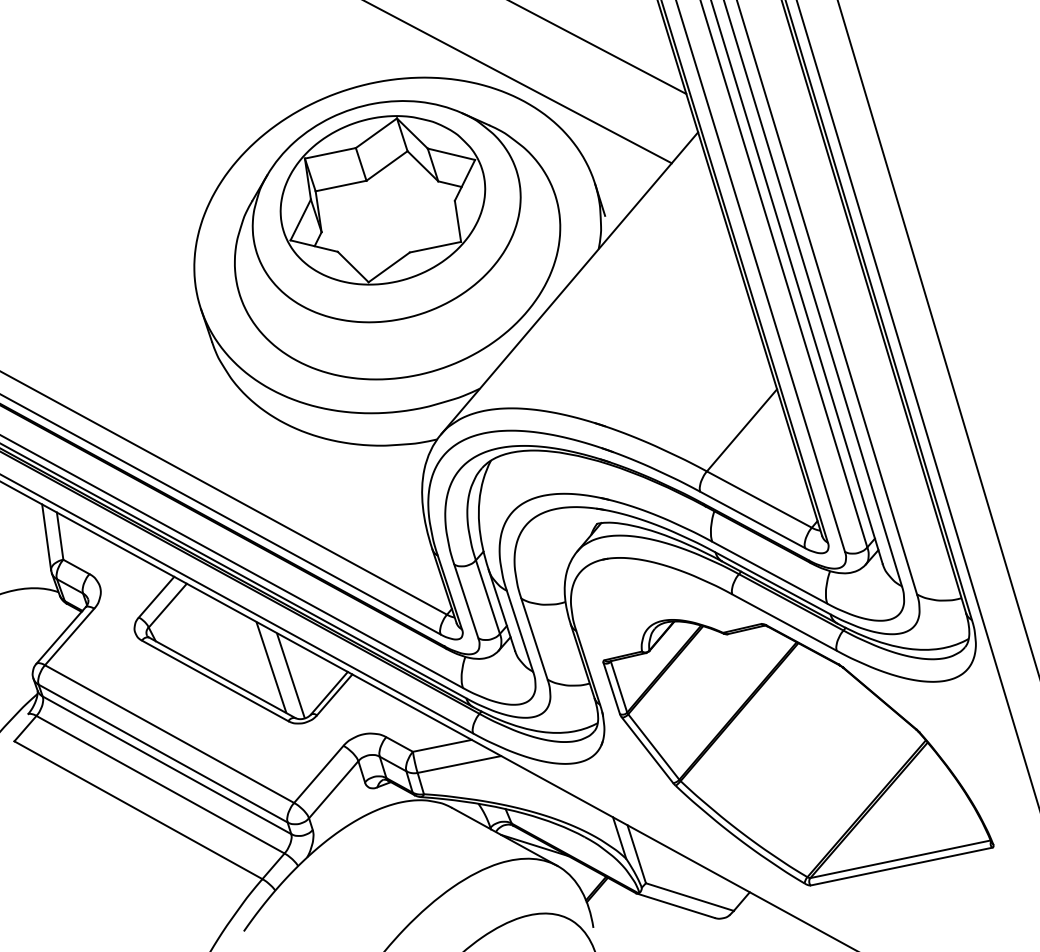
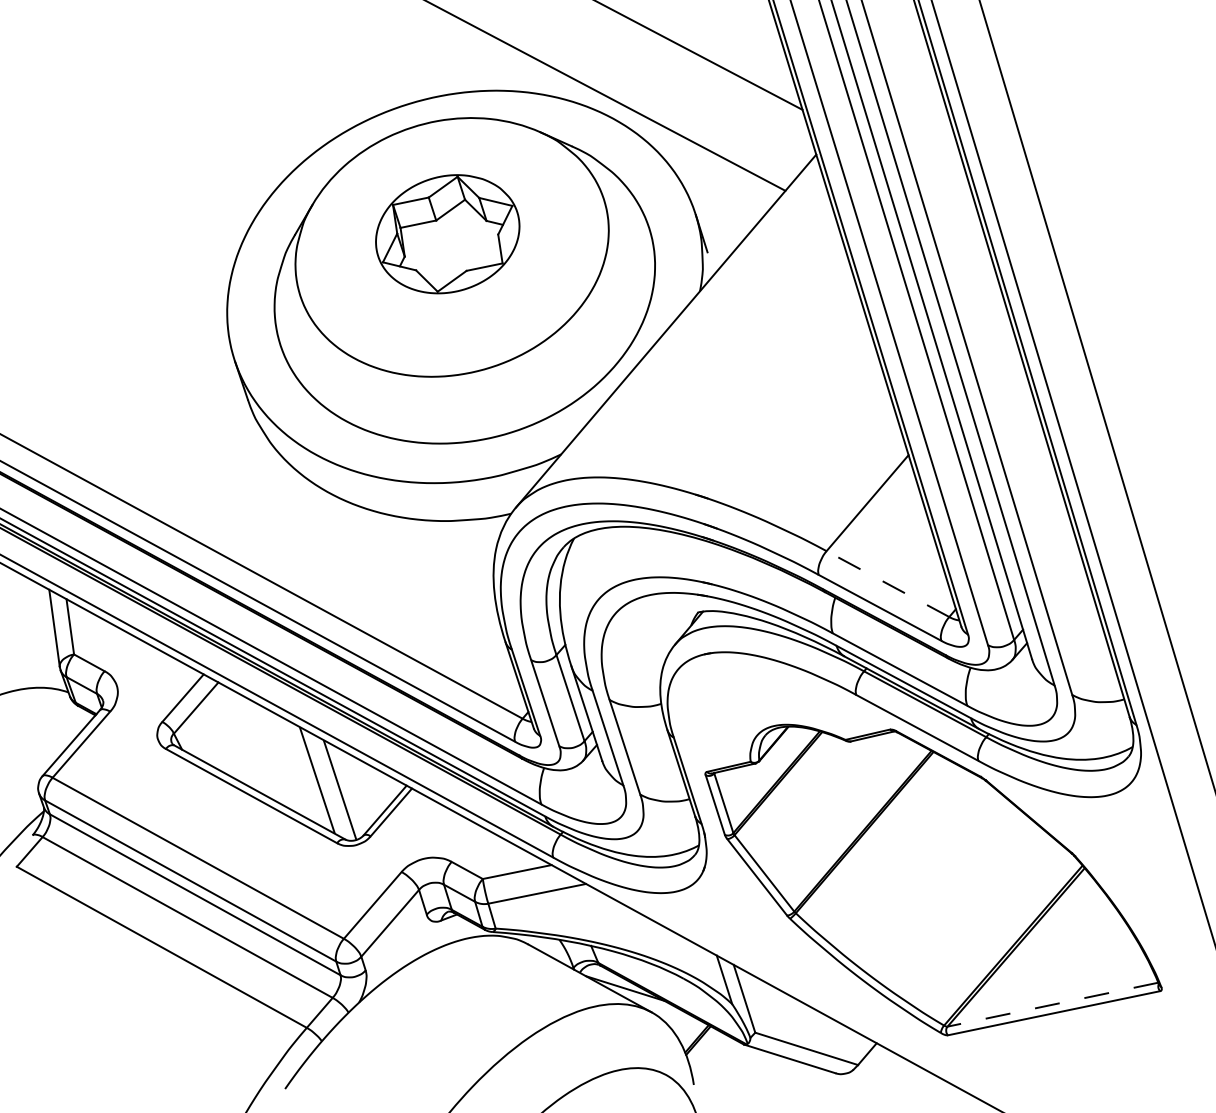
part: (382, 200) -> (447, 234), size x0.6
line: (759, 499) -> (888, 583), solid -> dashed
line: (900, 859) -> (1052, 1004), solid -> dashed

